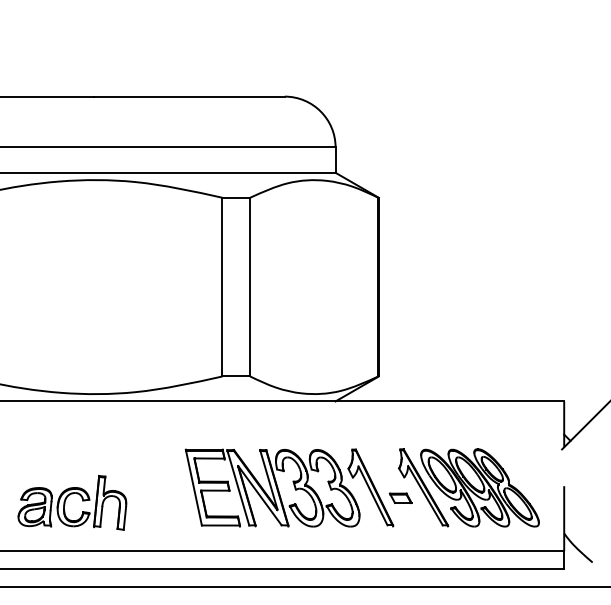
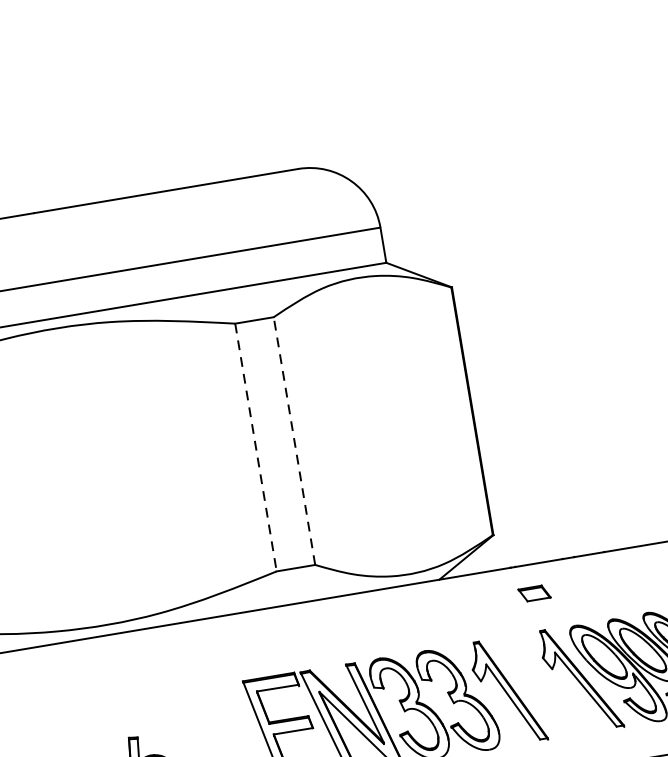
line: (250, 286) -> (294, 440), solid -> dashed
line: (222, 287) -> (256, 448), solid -> dashed
part: (400, 497) -> (534, 592), moved

